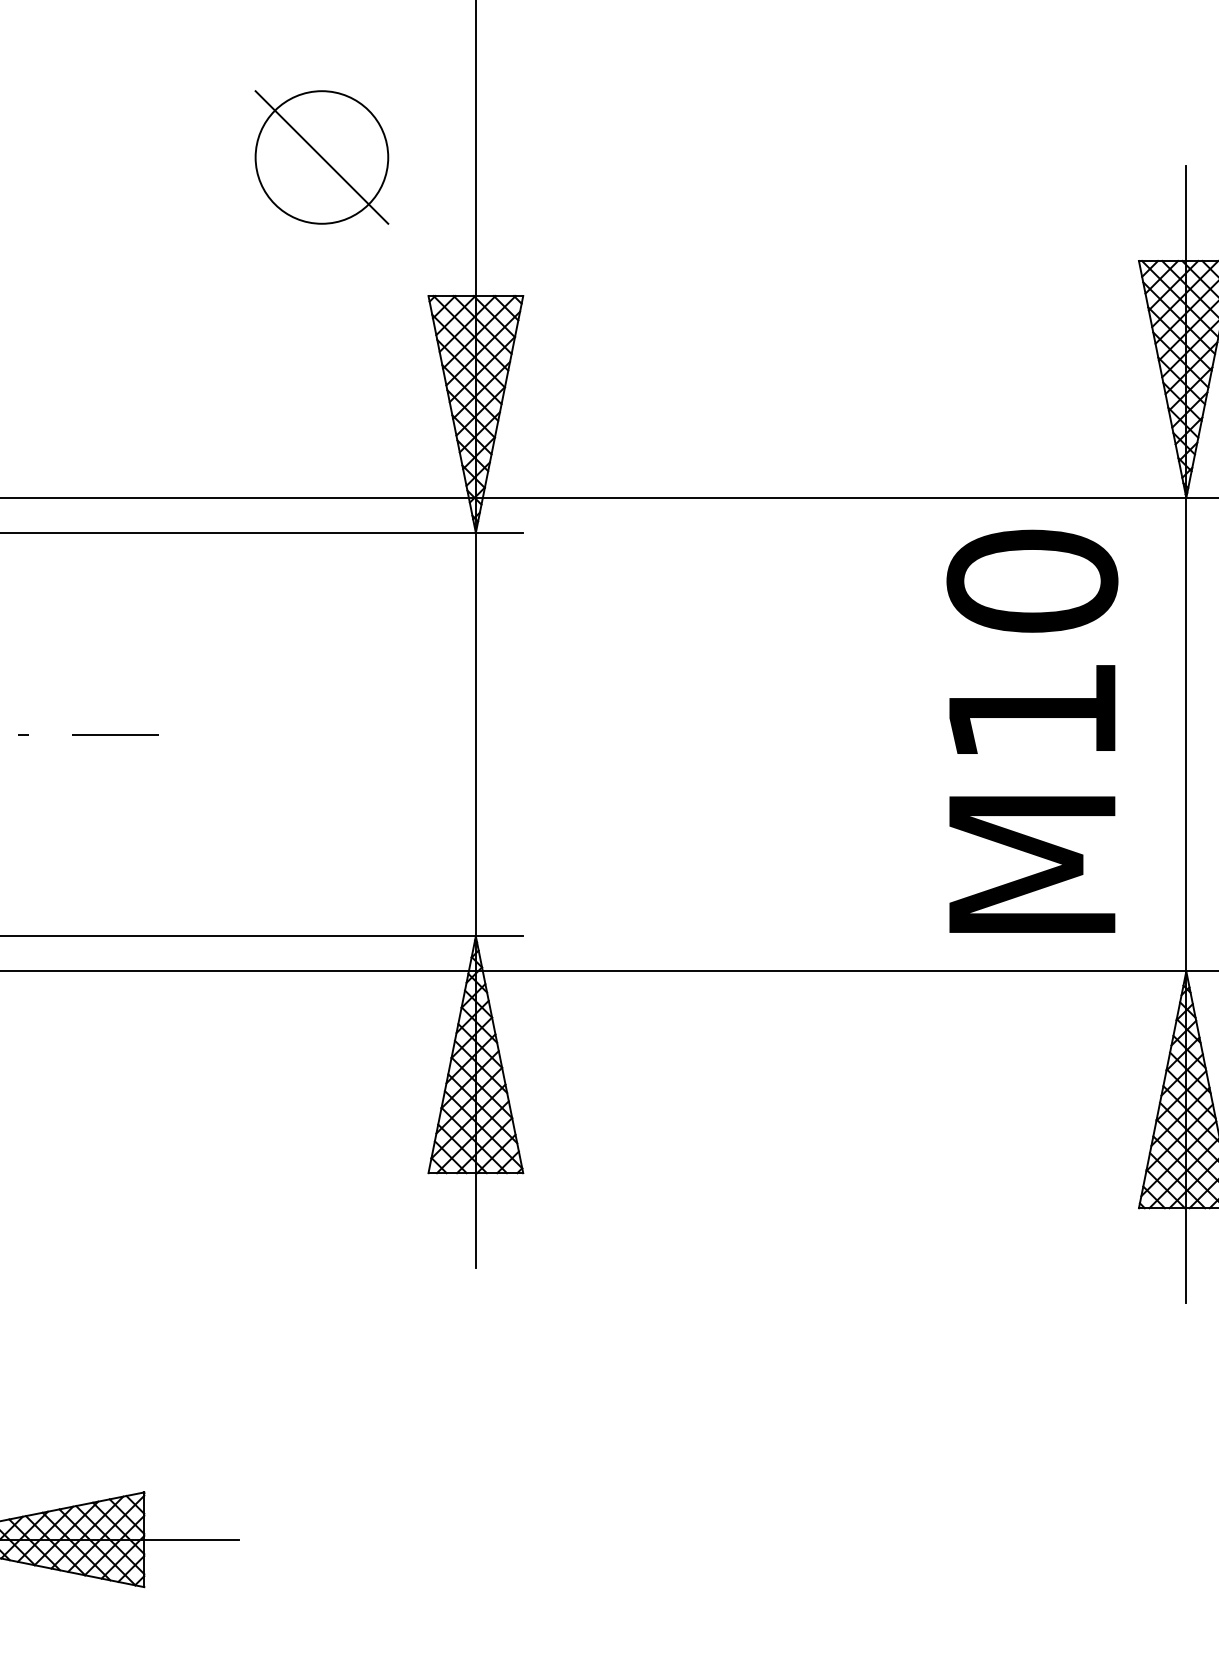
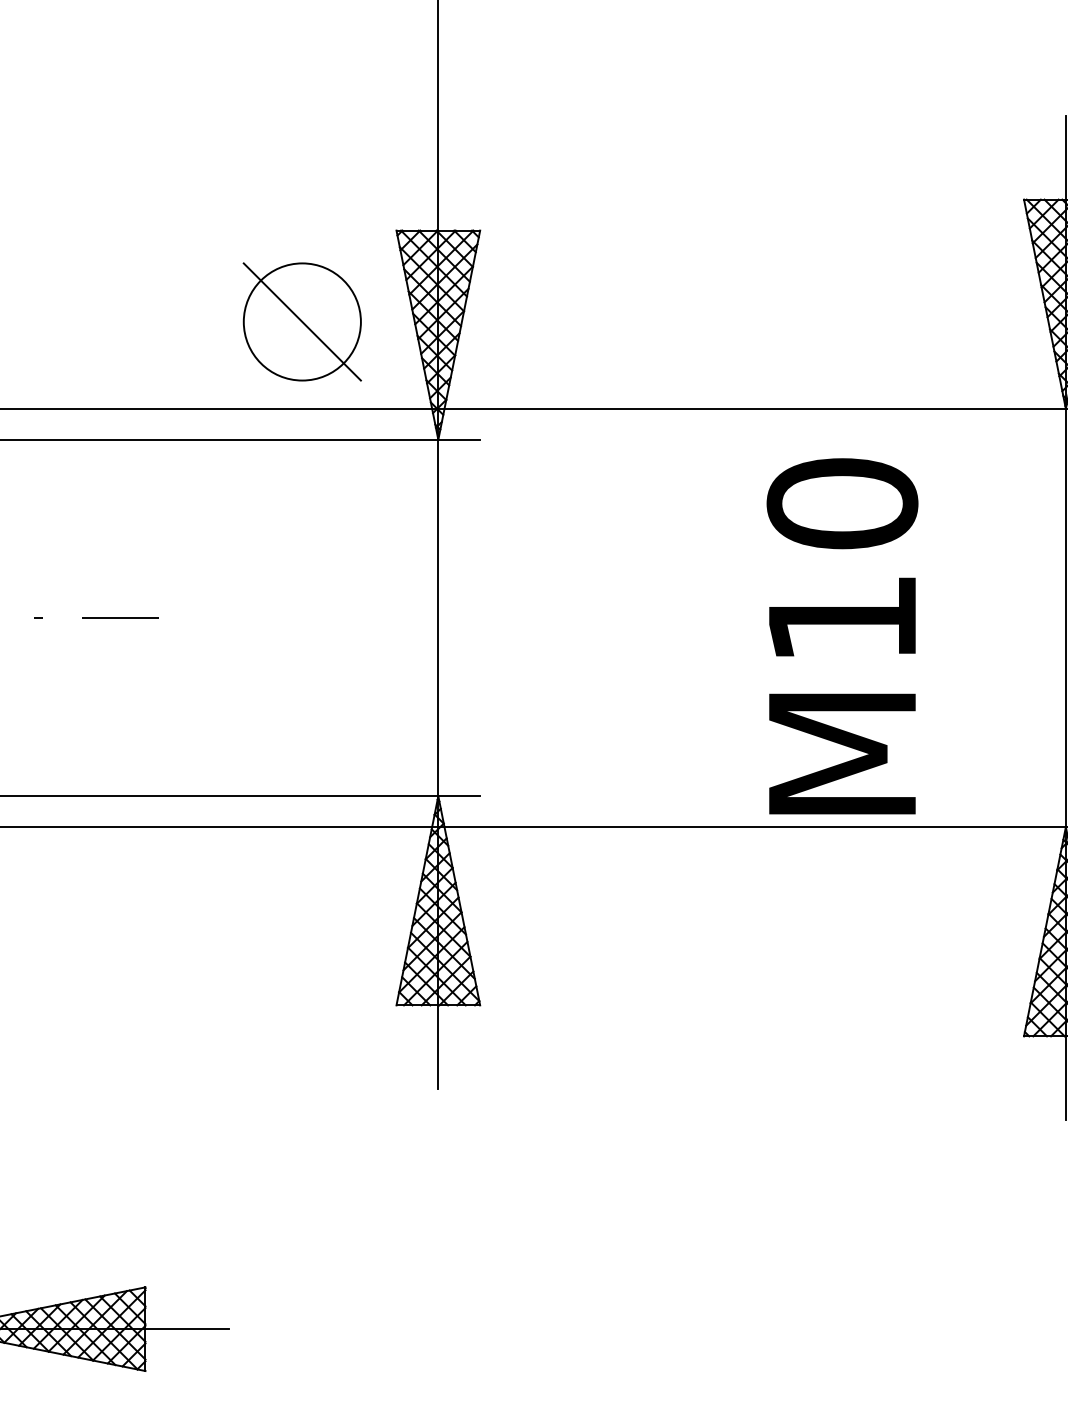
part: (321, 157) -> (301, 321), moved
text: (1032, 730) -> (842, 635), moved

